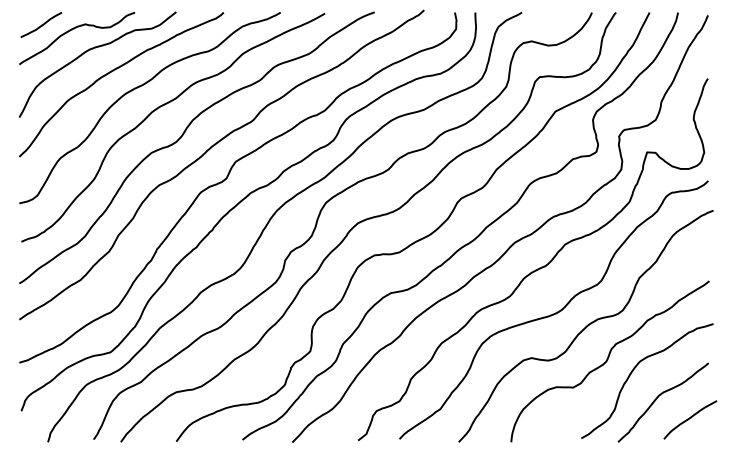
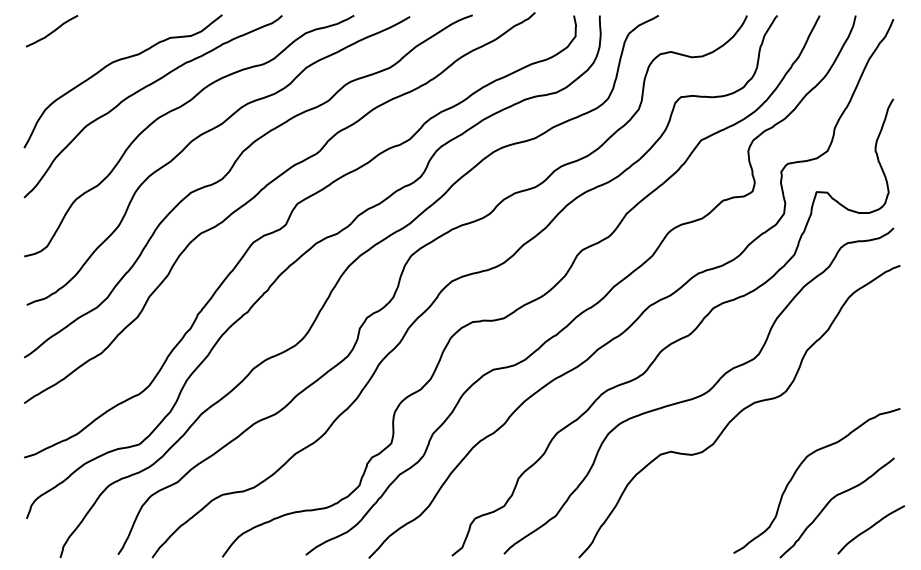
curve: (72, 29) -> (91, 37), removed
curve: (608, 360) -> (767, 454), removed

